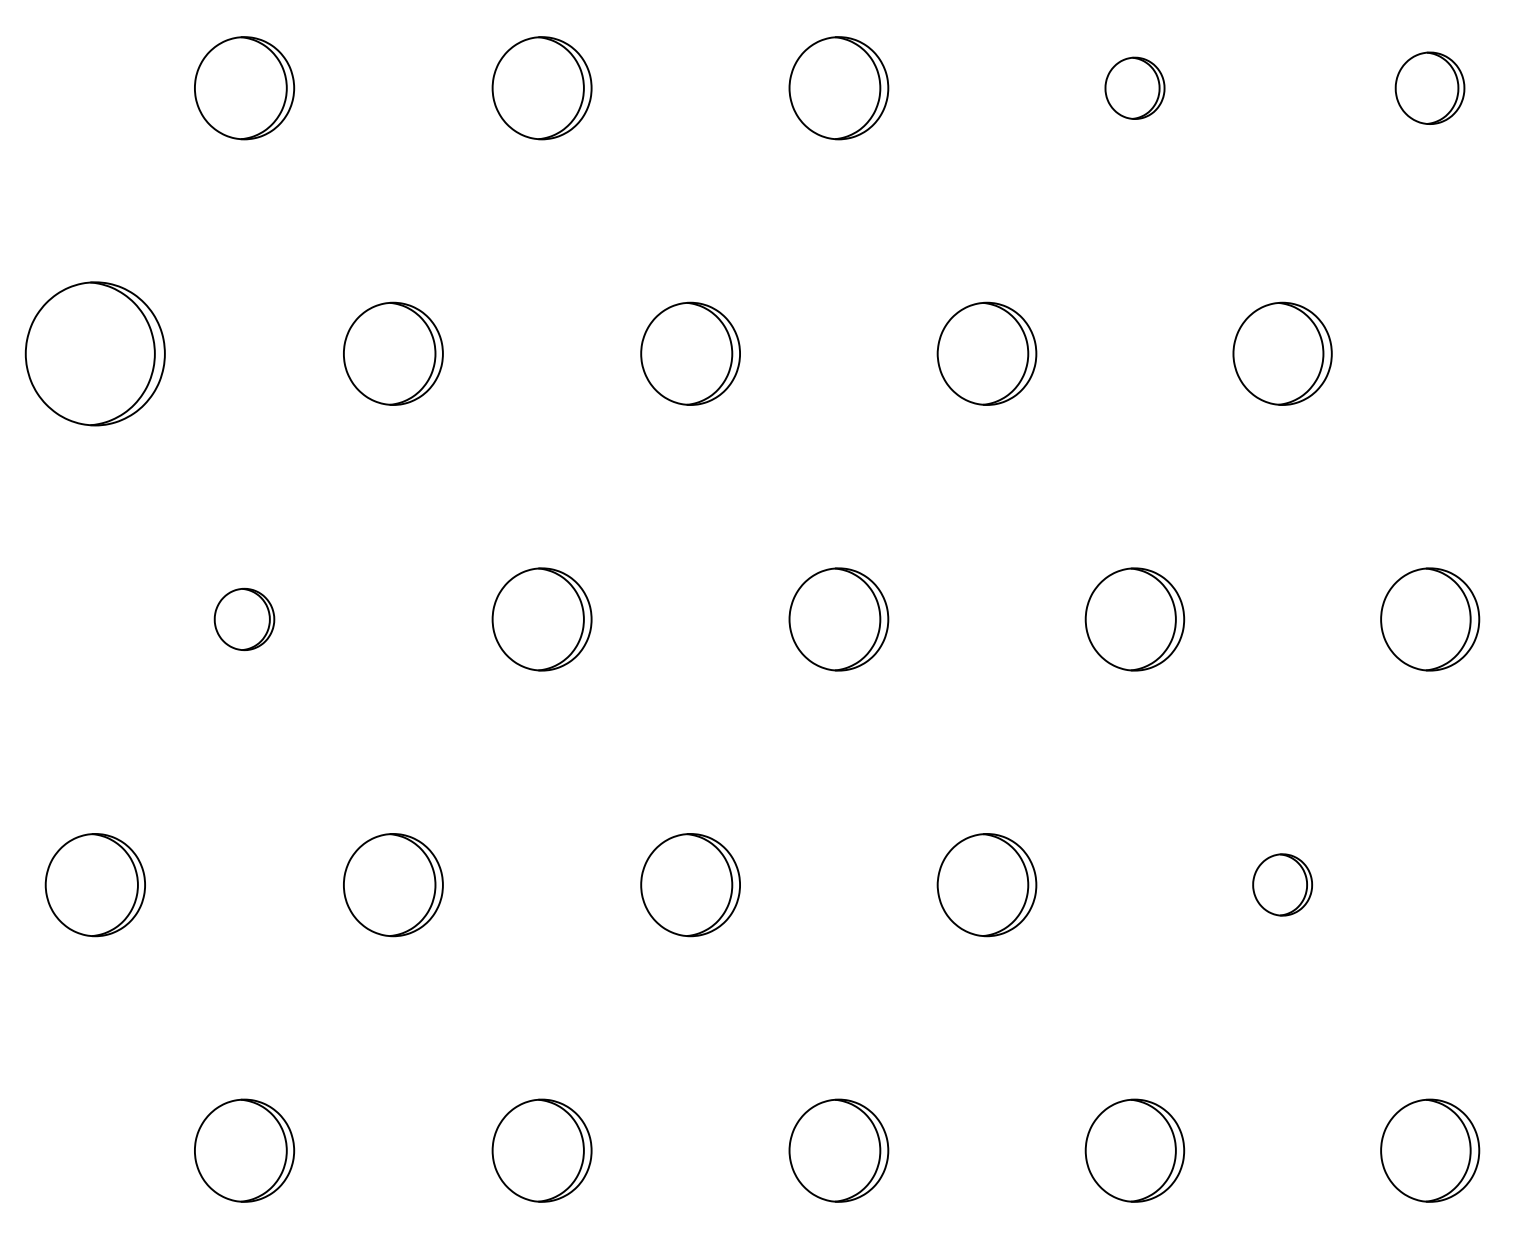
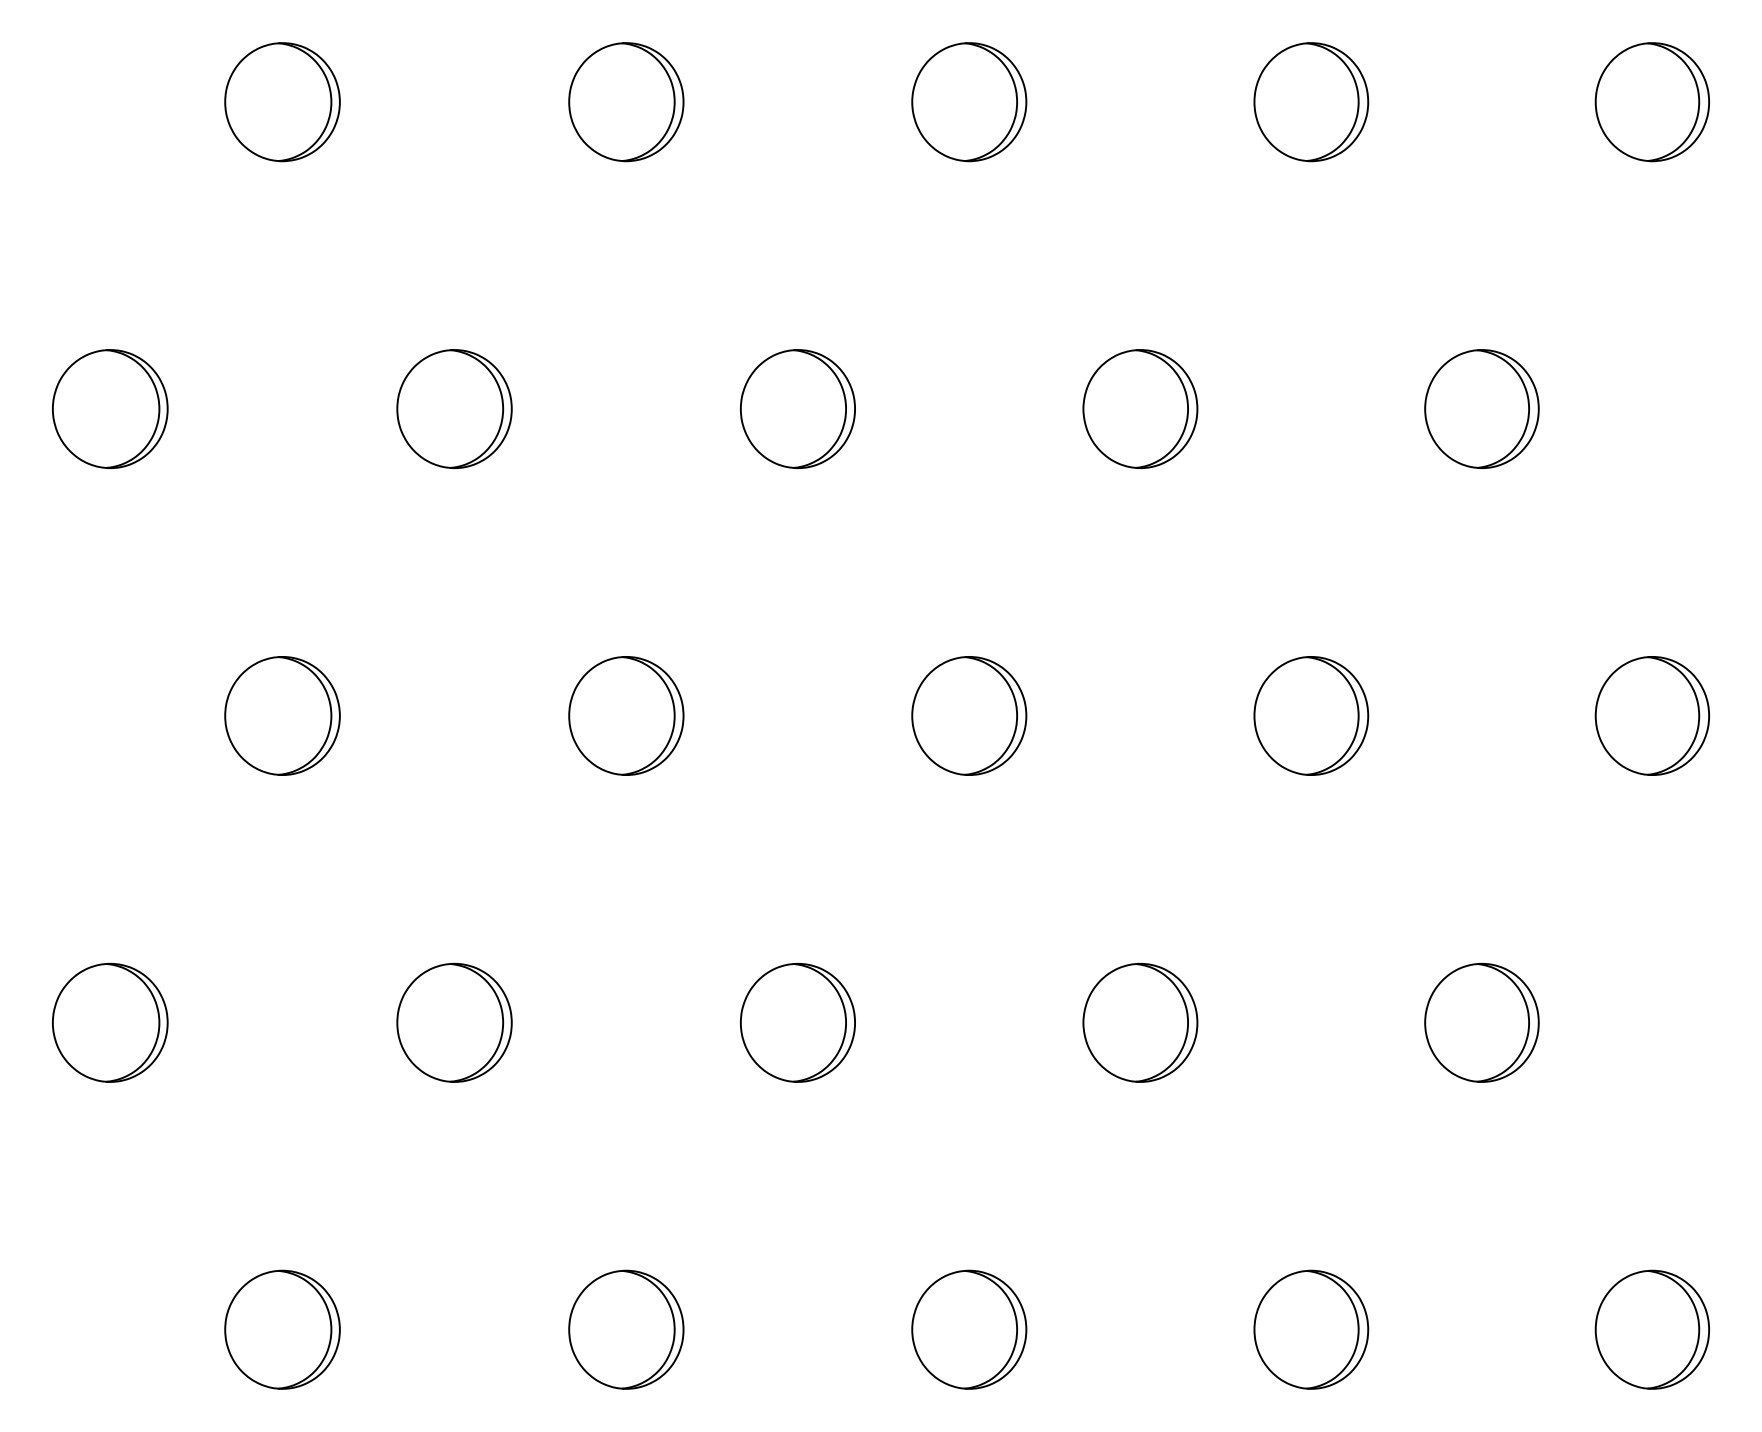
part: (1135, 88) -> (1311, 102), size x1.67
part: (1429, 88) -> (1651, 102), size x1.43
part: (95, 353) -> (110, 408), size x0.71
part: (244, 619) -> (282, 715), size x1.67
part: (1282, 884) -> (1481, 1022), size x1.67

